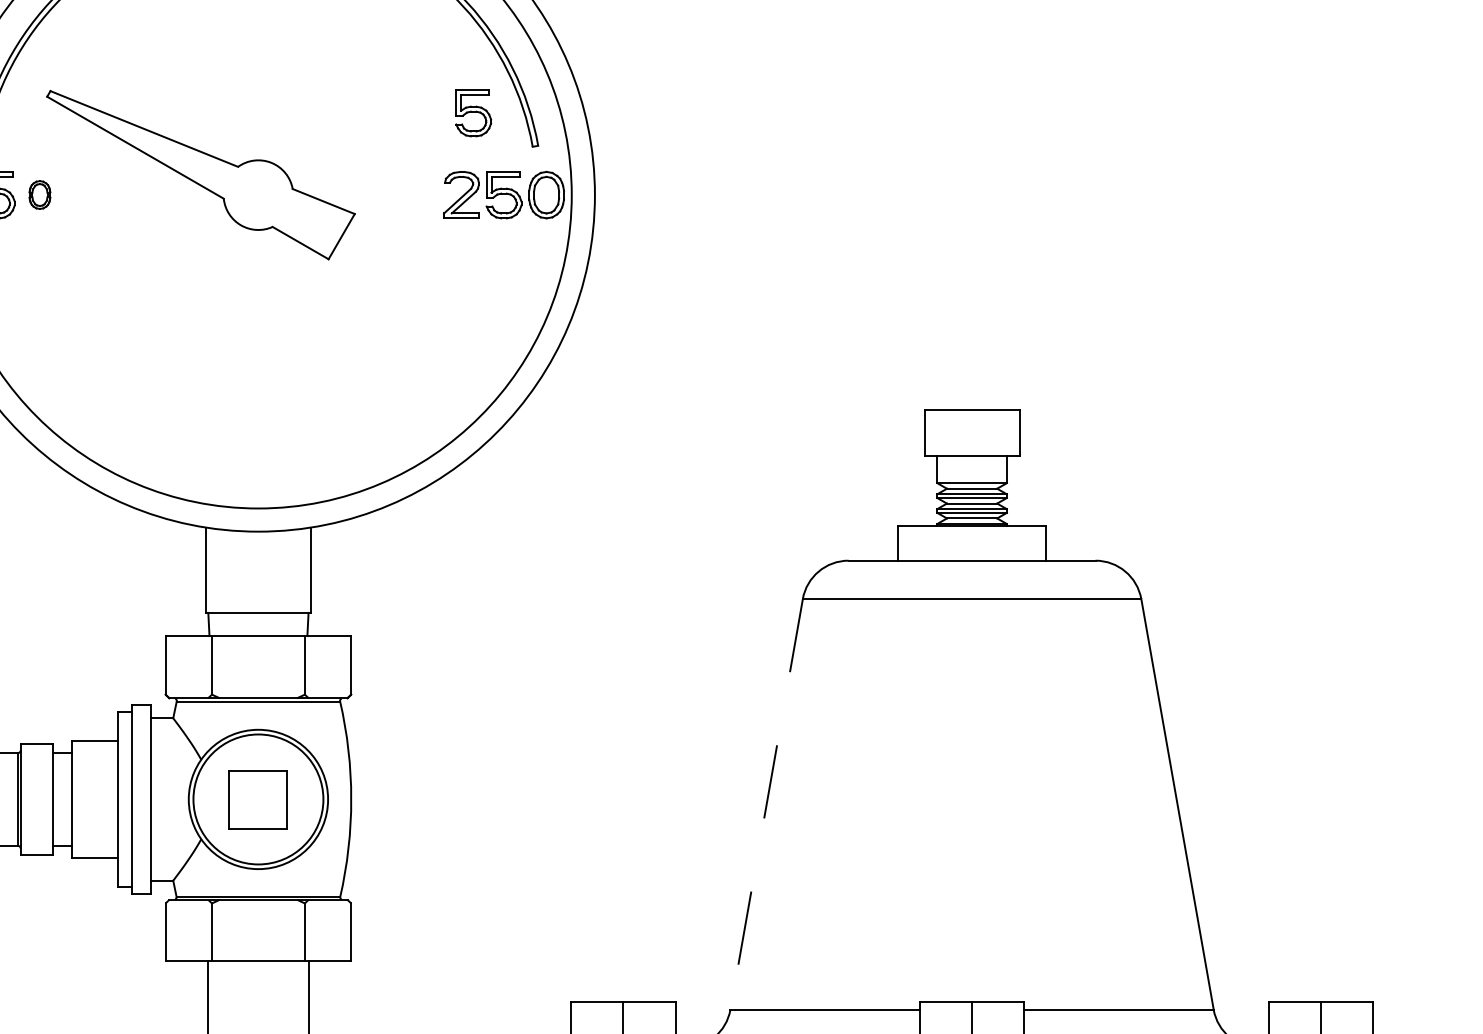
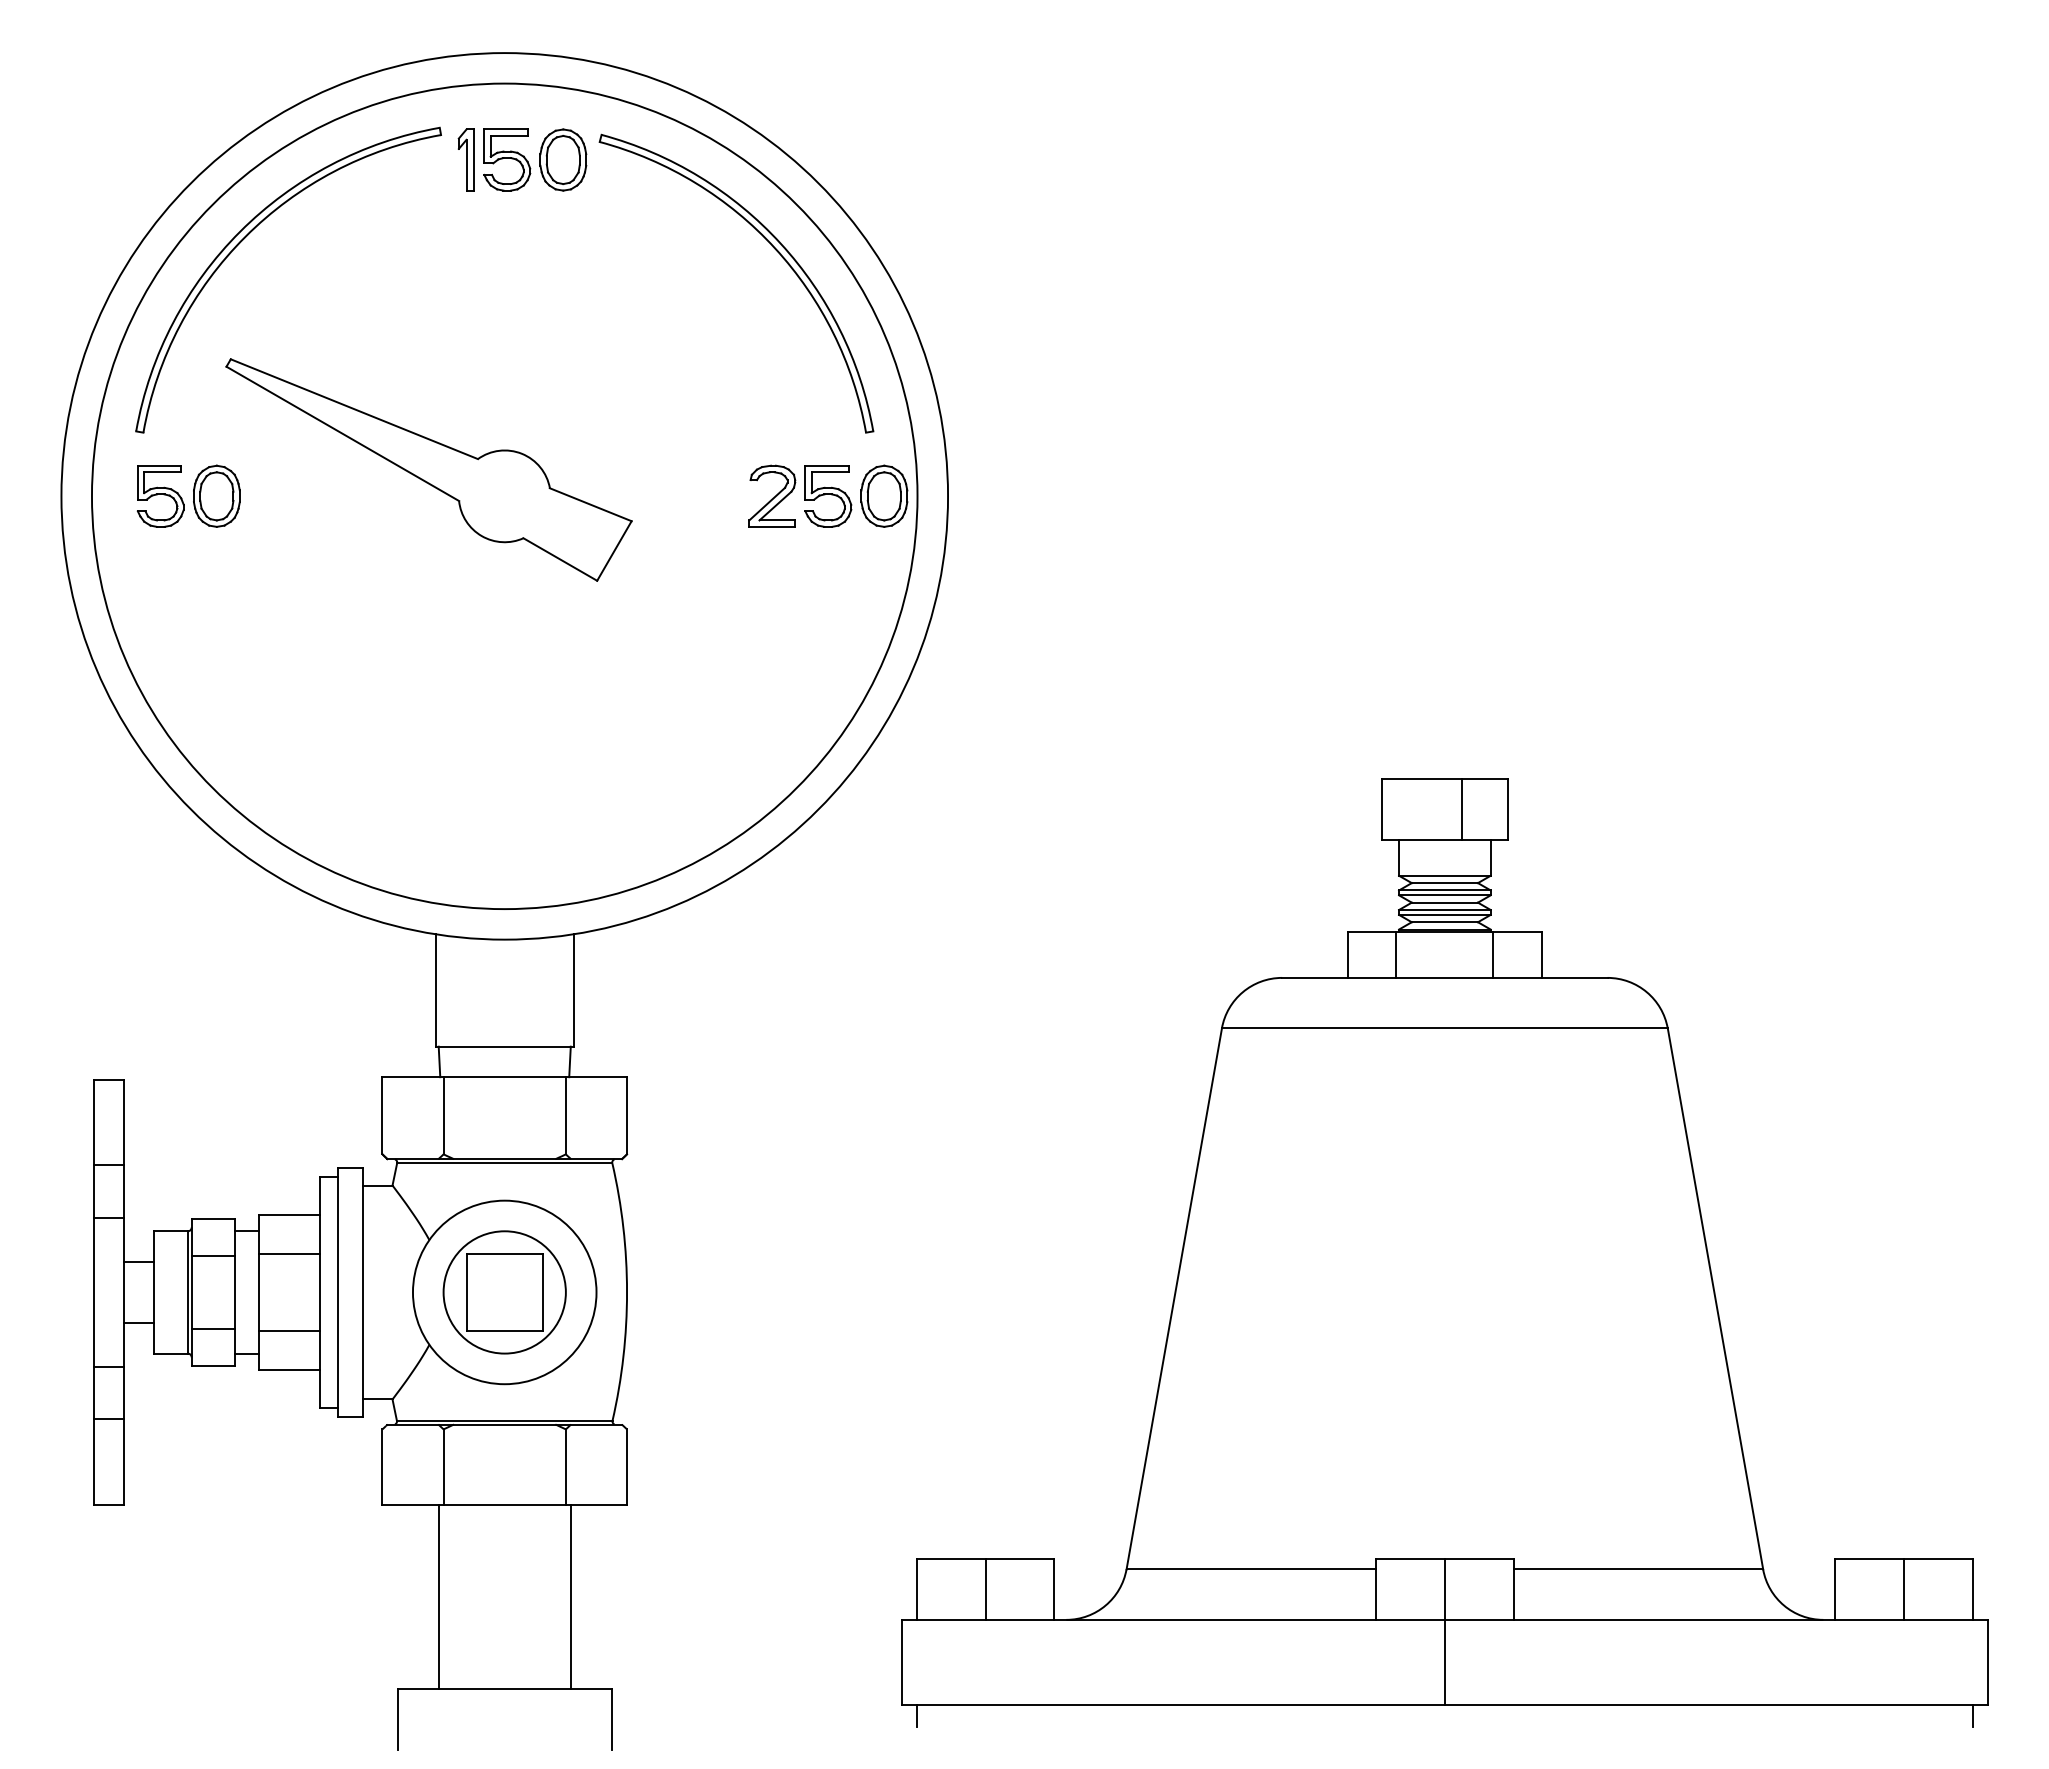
part: (473, 113) -> (788, 388), removed
part: (39, 194) -> (216, 495), size x1.67
line: (984, 432) -> (1461, 809), added
line: (935, 542) -> (1396, 954), added
line: (1009, 542) -> (1493, 954), added
line: (95, 769) -> (289, 1253), added
line: (36, 771) -> (212, 1255), added
circle: (258, 799) -> (504, 1292), size x0.71
line: (766, 804) -> (1174, 1298), dashed -> solid
line: (36, 827) -> (212, 1329), added
line: (95, 829) -> (289, 1331), added

